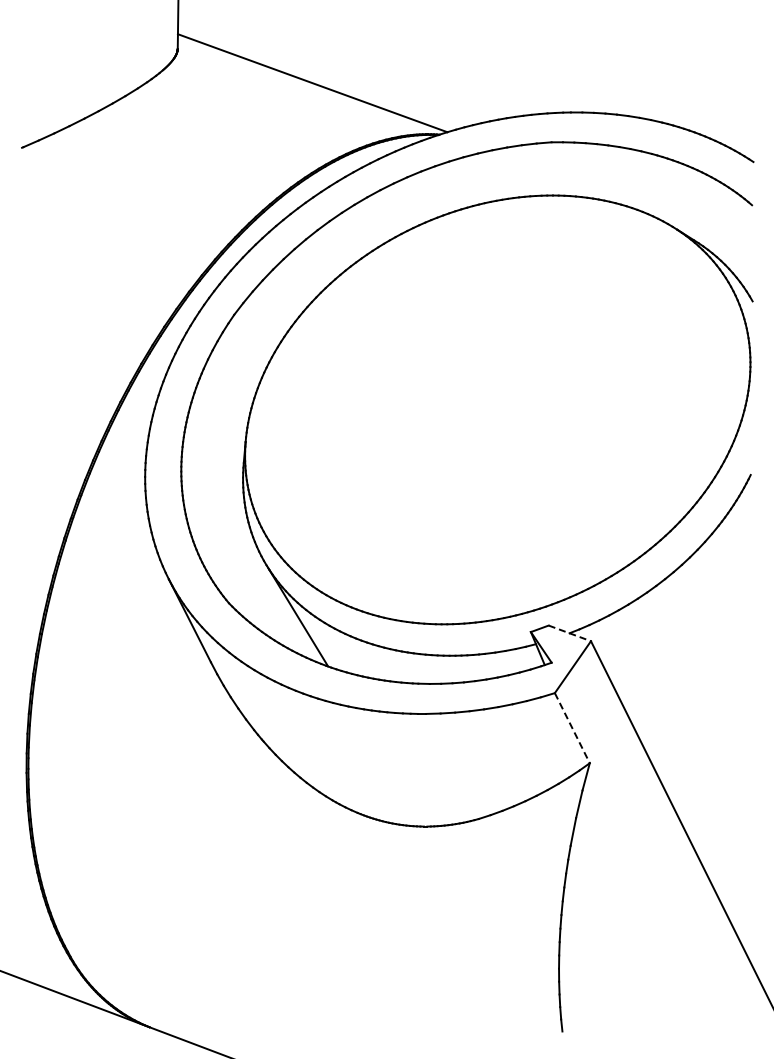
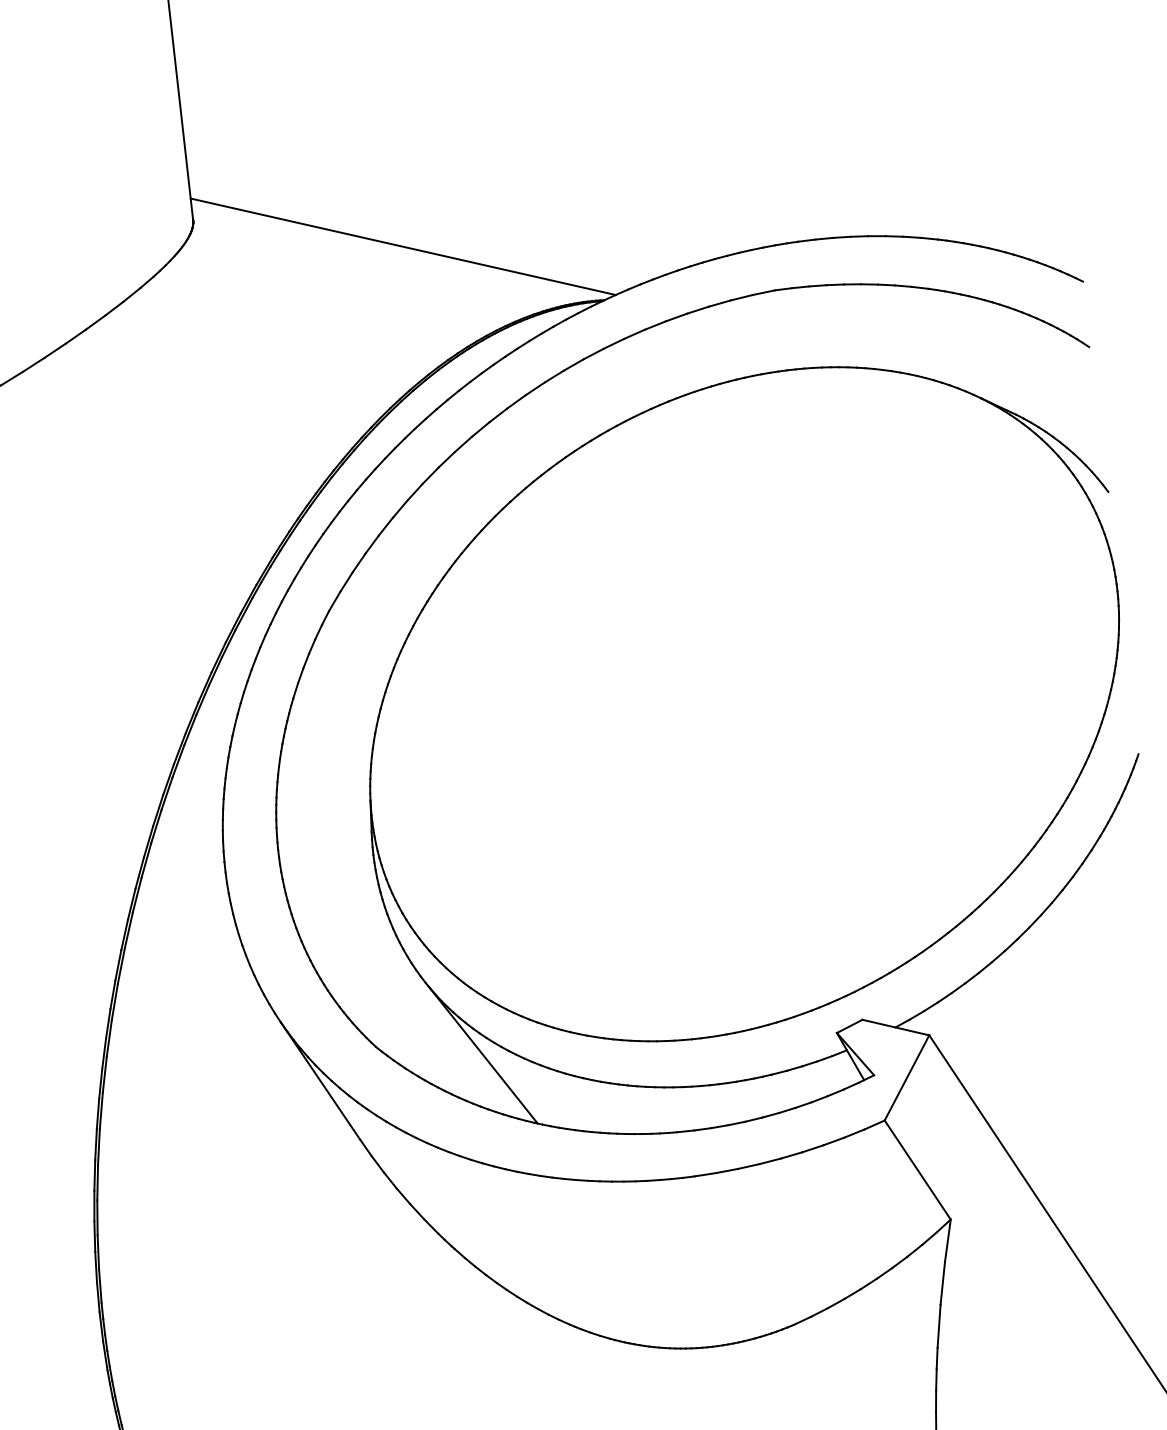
line: (569, 633) -> (895, 1027), dashed -> solid
line: (572, 728) -> (918, 1170), dashed -> solid

